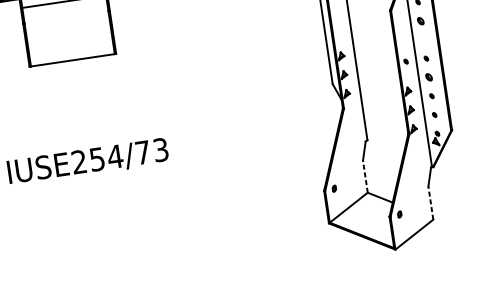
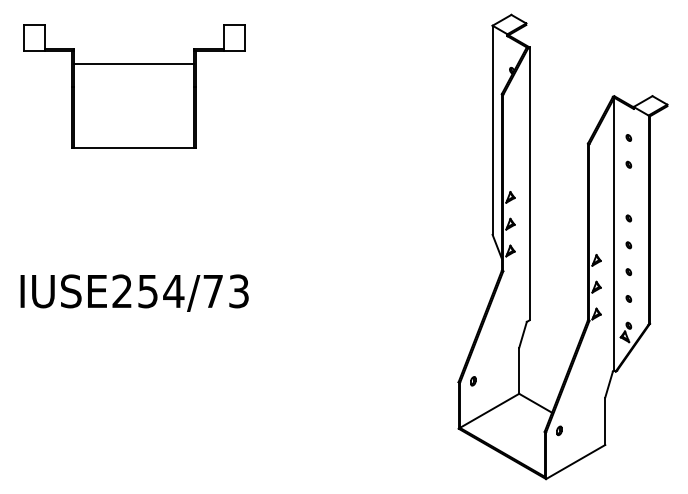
part: (420, 20) -> (628, 164), size x0.62
part: (405, 61) -> (599, 218), removed
part: (428, 77) -> (628, 245), size x0.62
line: (365, 176) -> (519, 370), dashed -> solid
line: (431, 203) -> (605, 421), dashed -> solid

